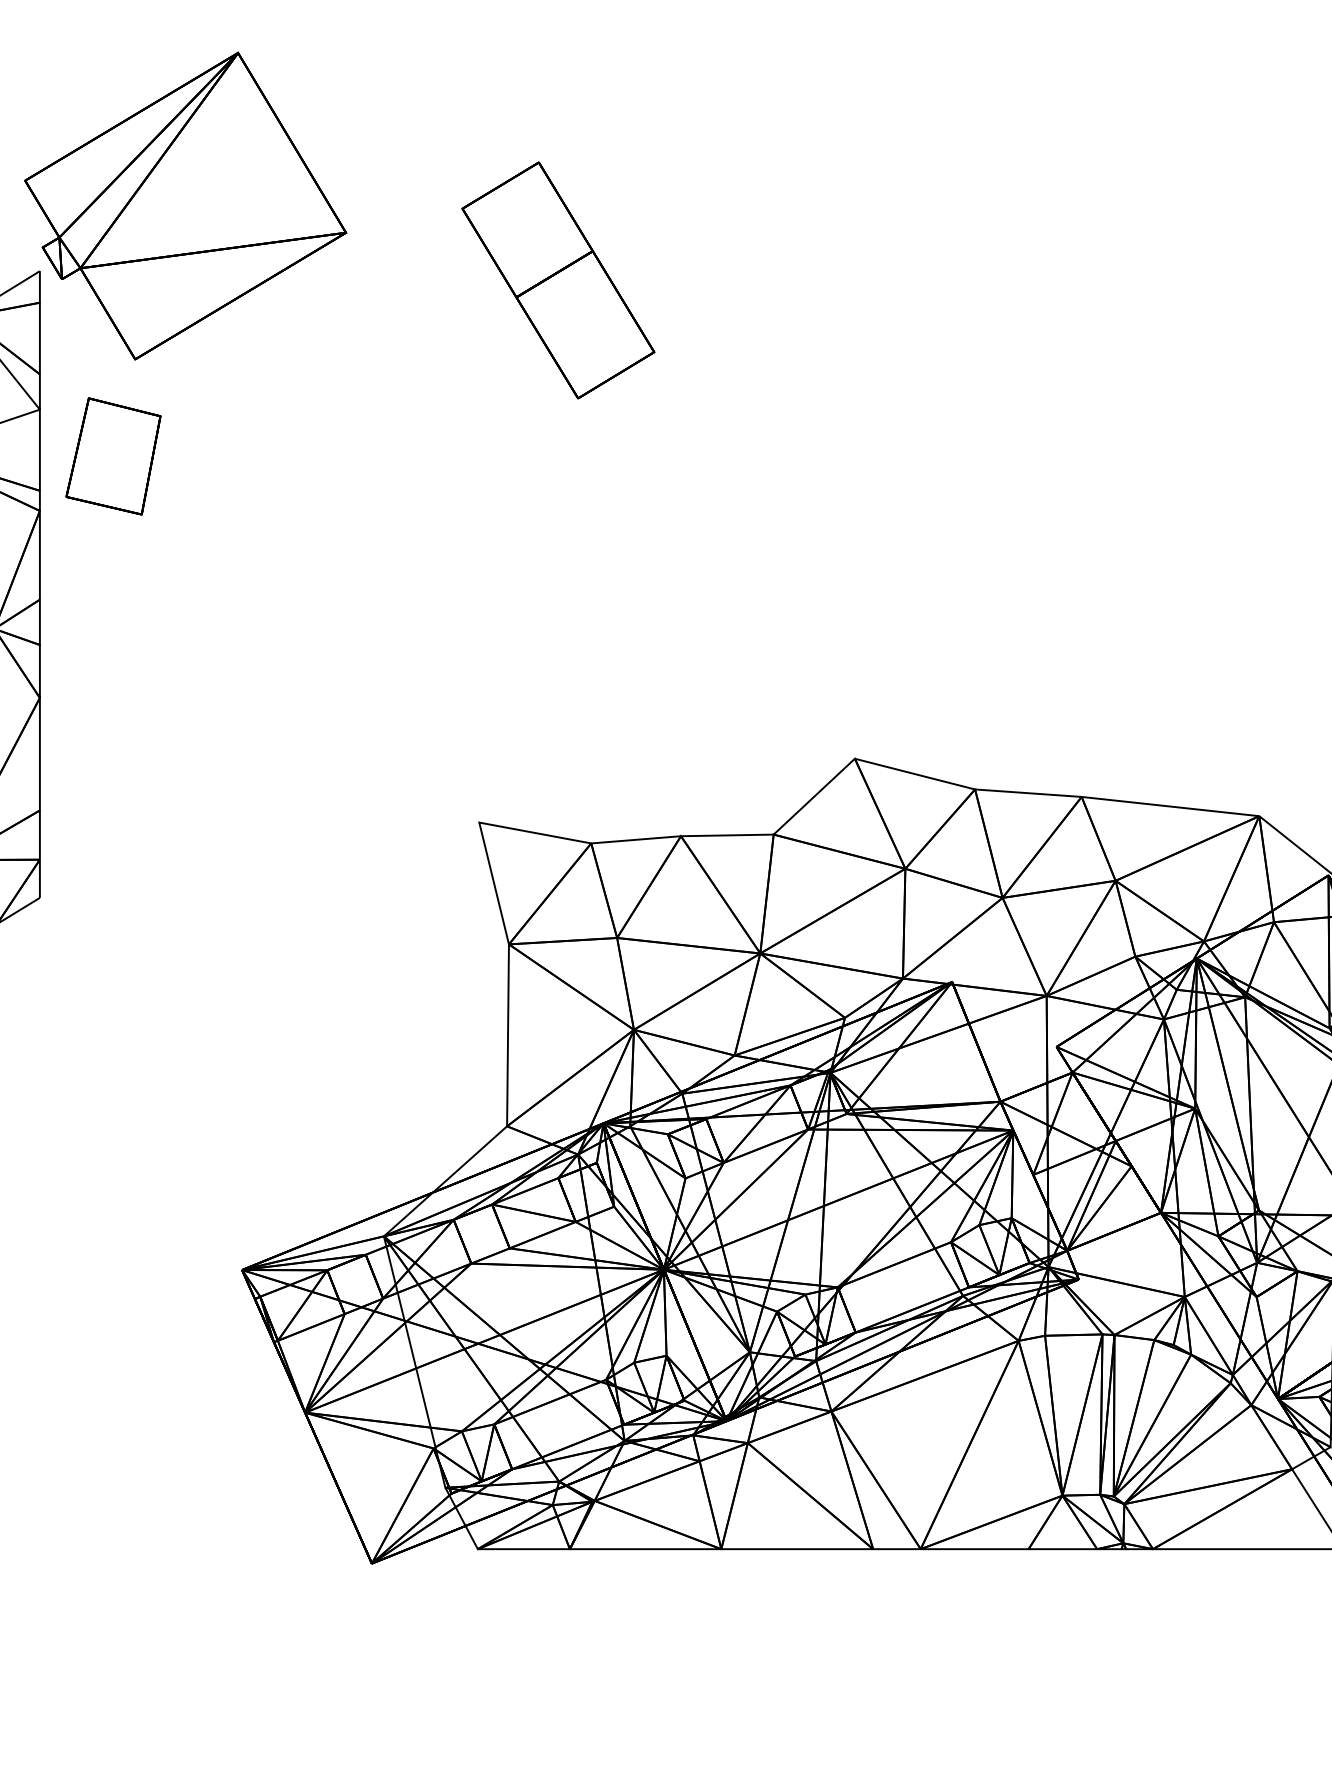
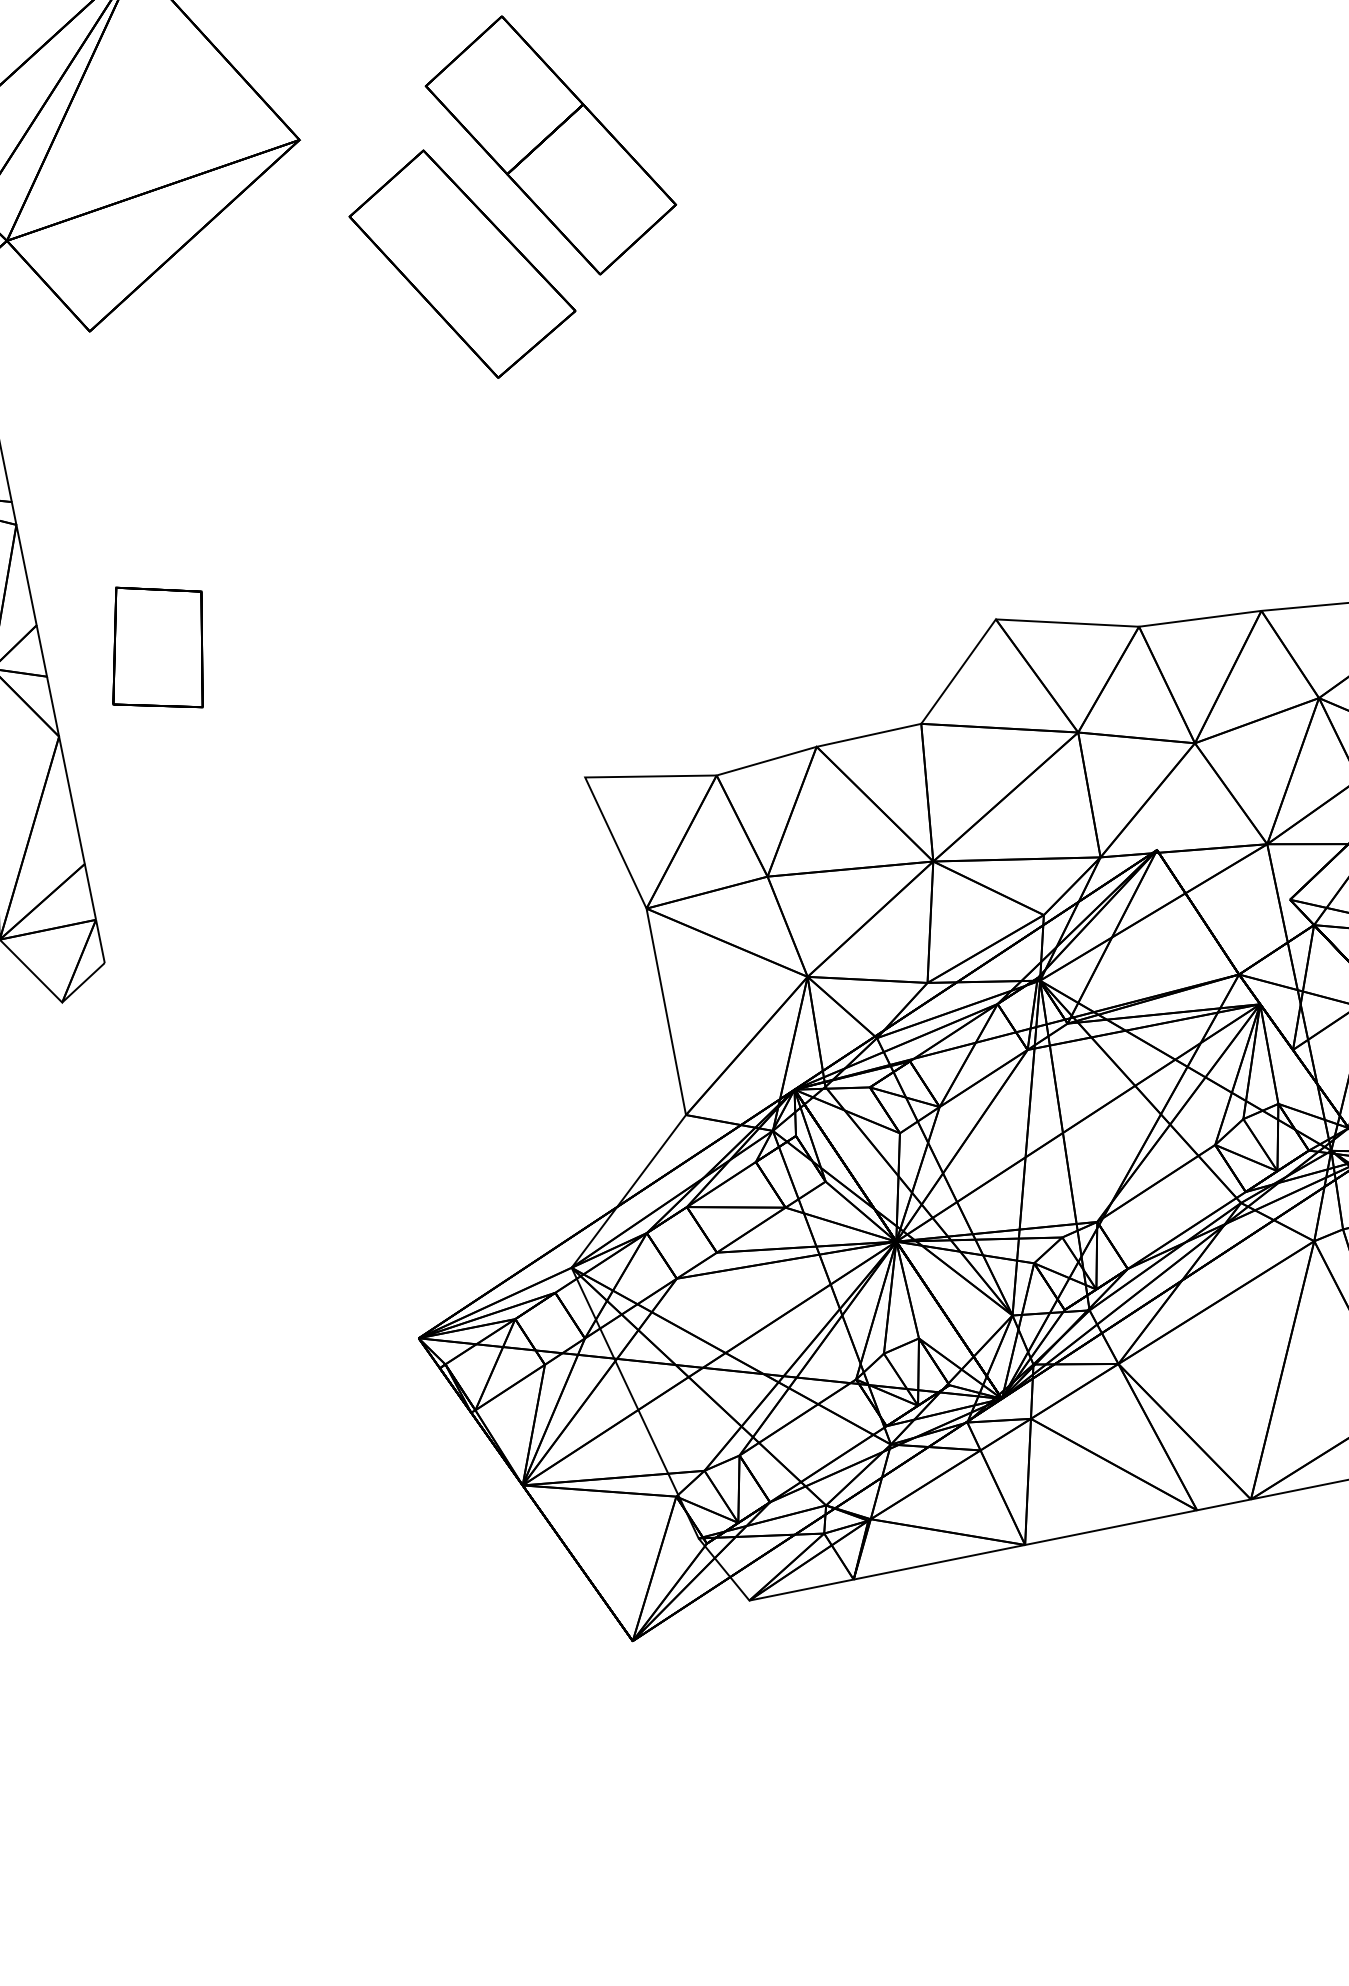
part: (462, 365) -> (461, 263), added
part: (113, 456) -> (157, 647), moved

